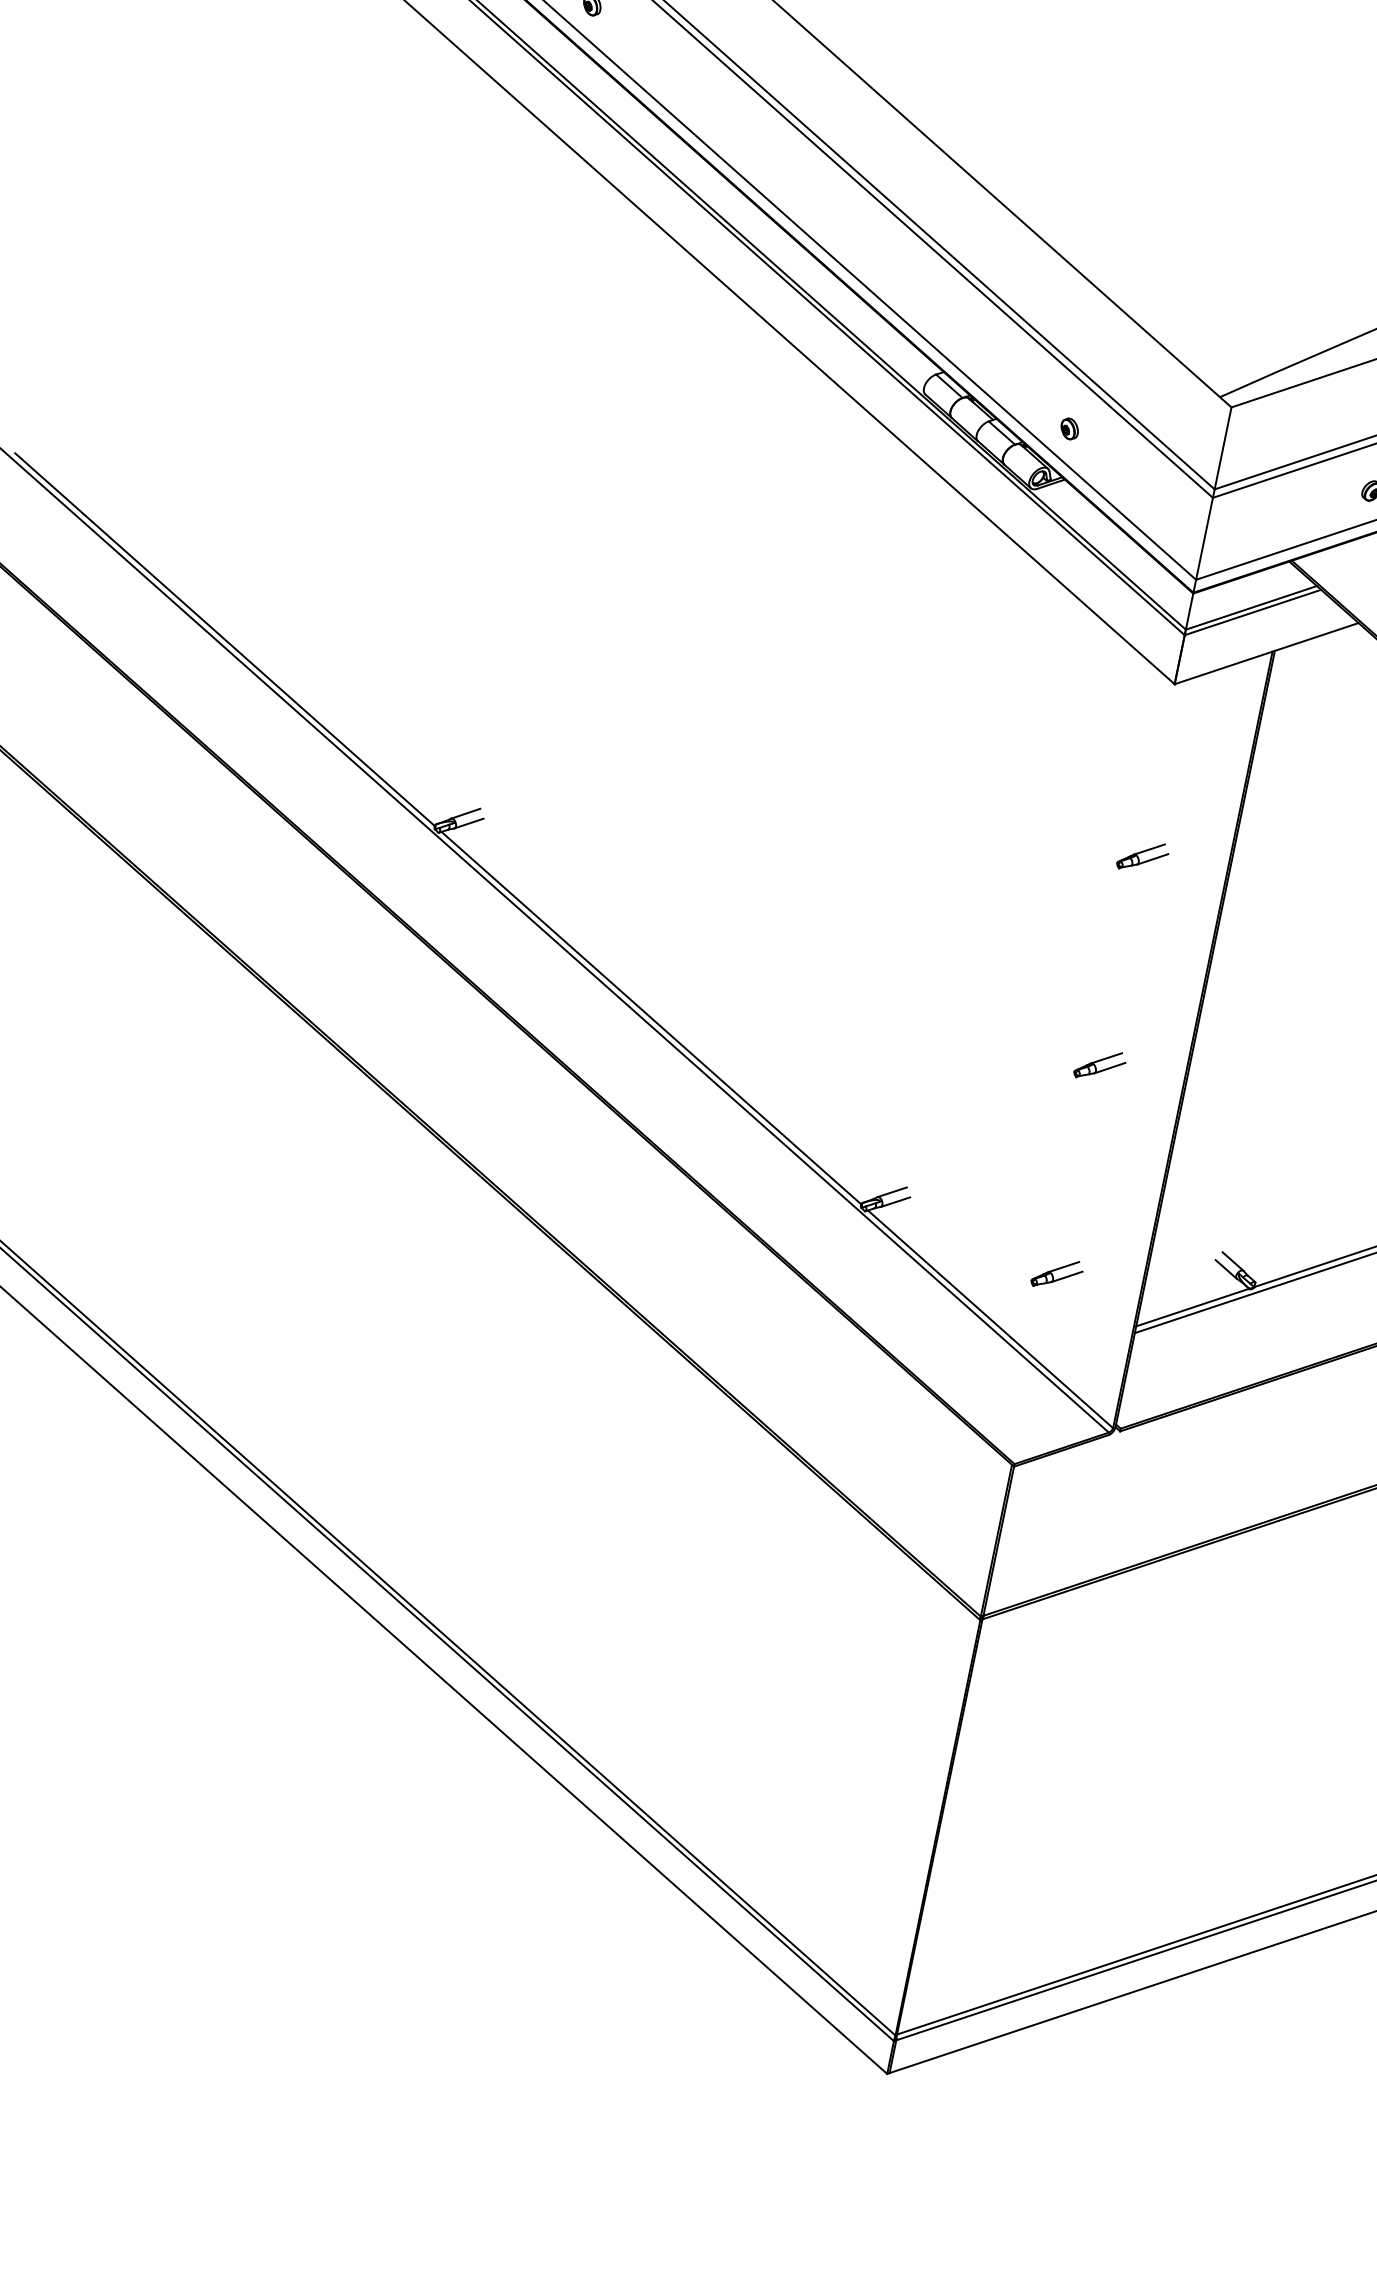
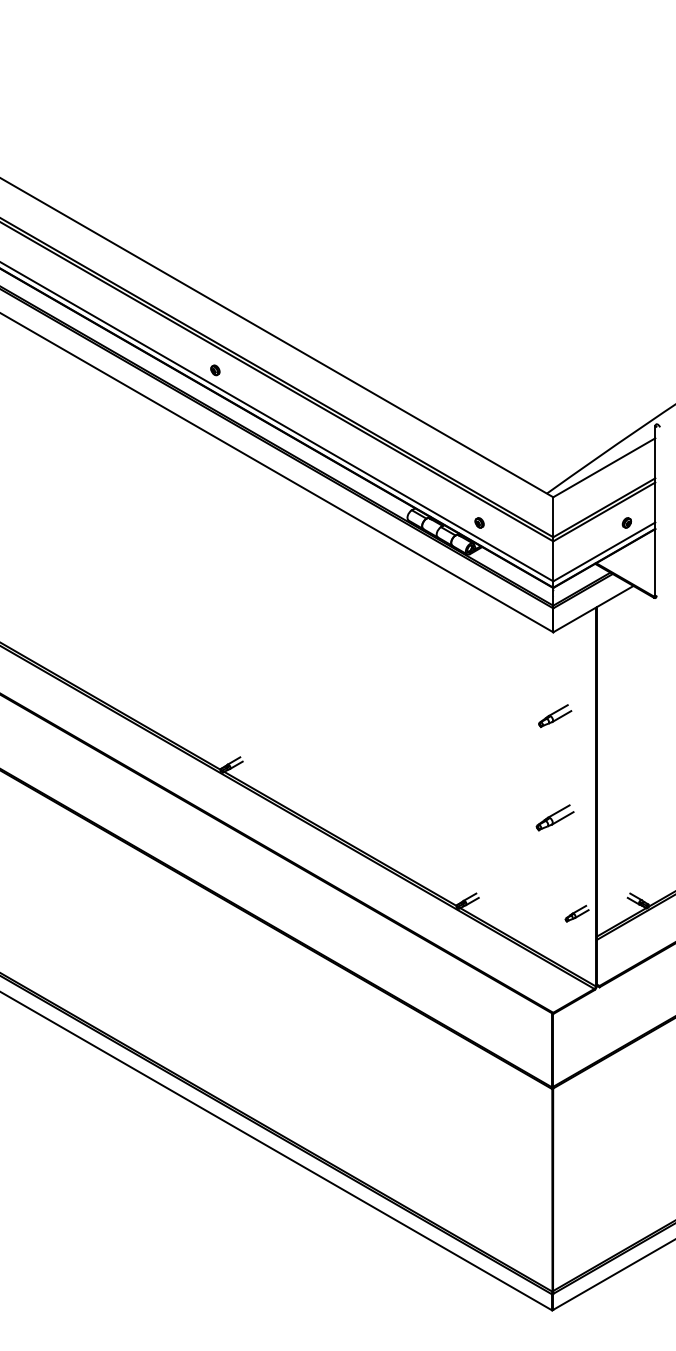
part: (1142, 855) -> (554, 715), size x1.4
part: (1099, 1064) -> (554, 817), size x1.6
part: (1056, 1273) -> (576, 913), moved

